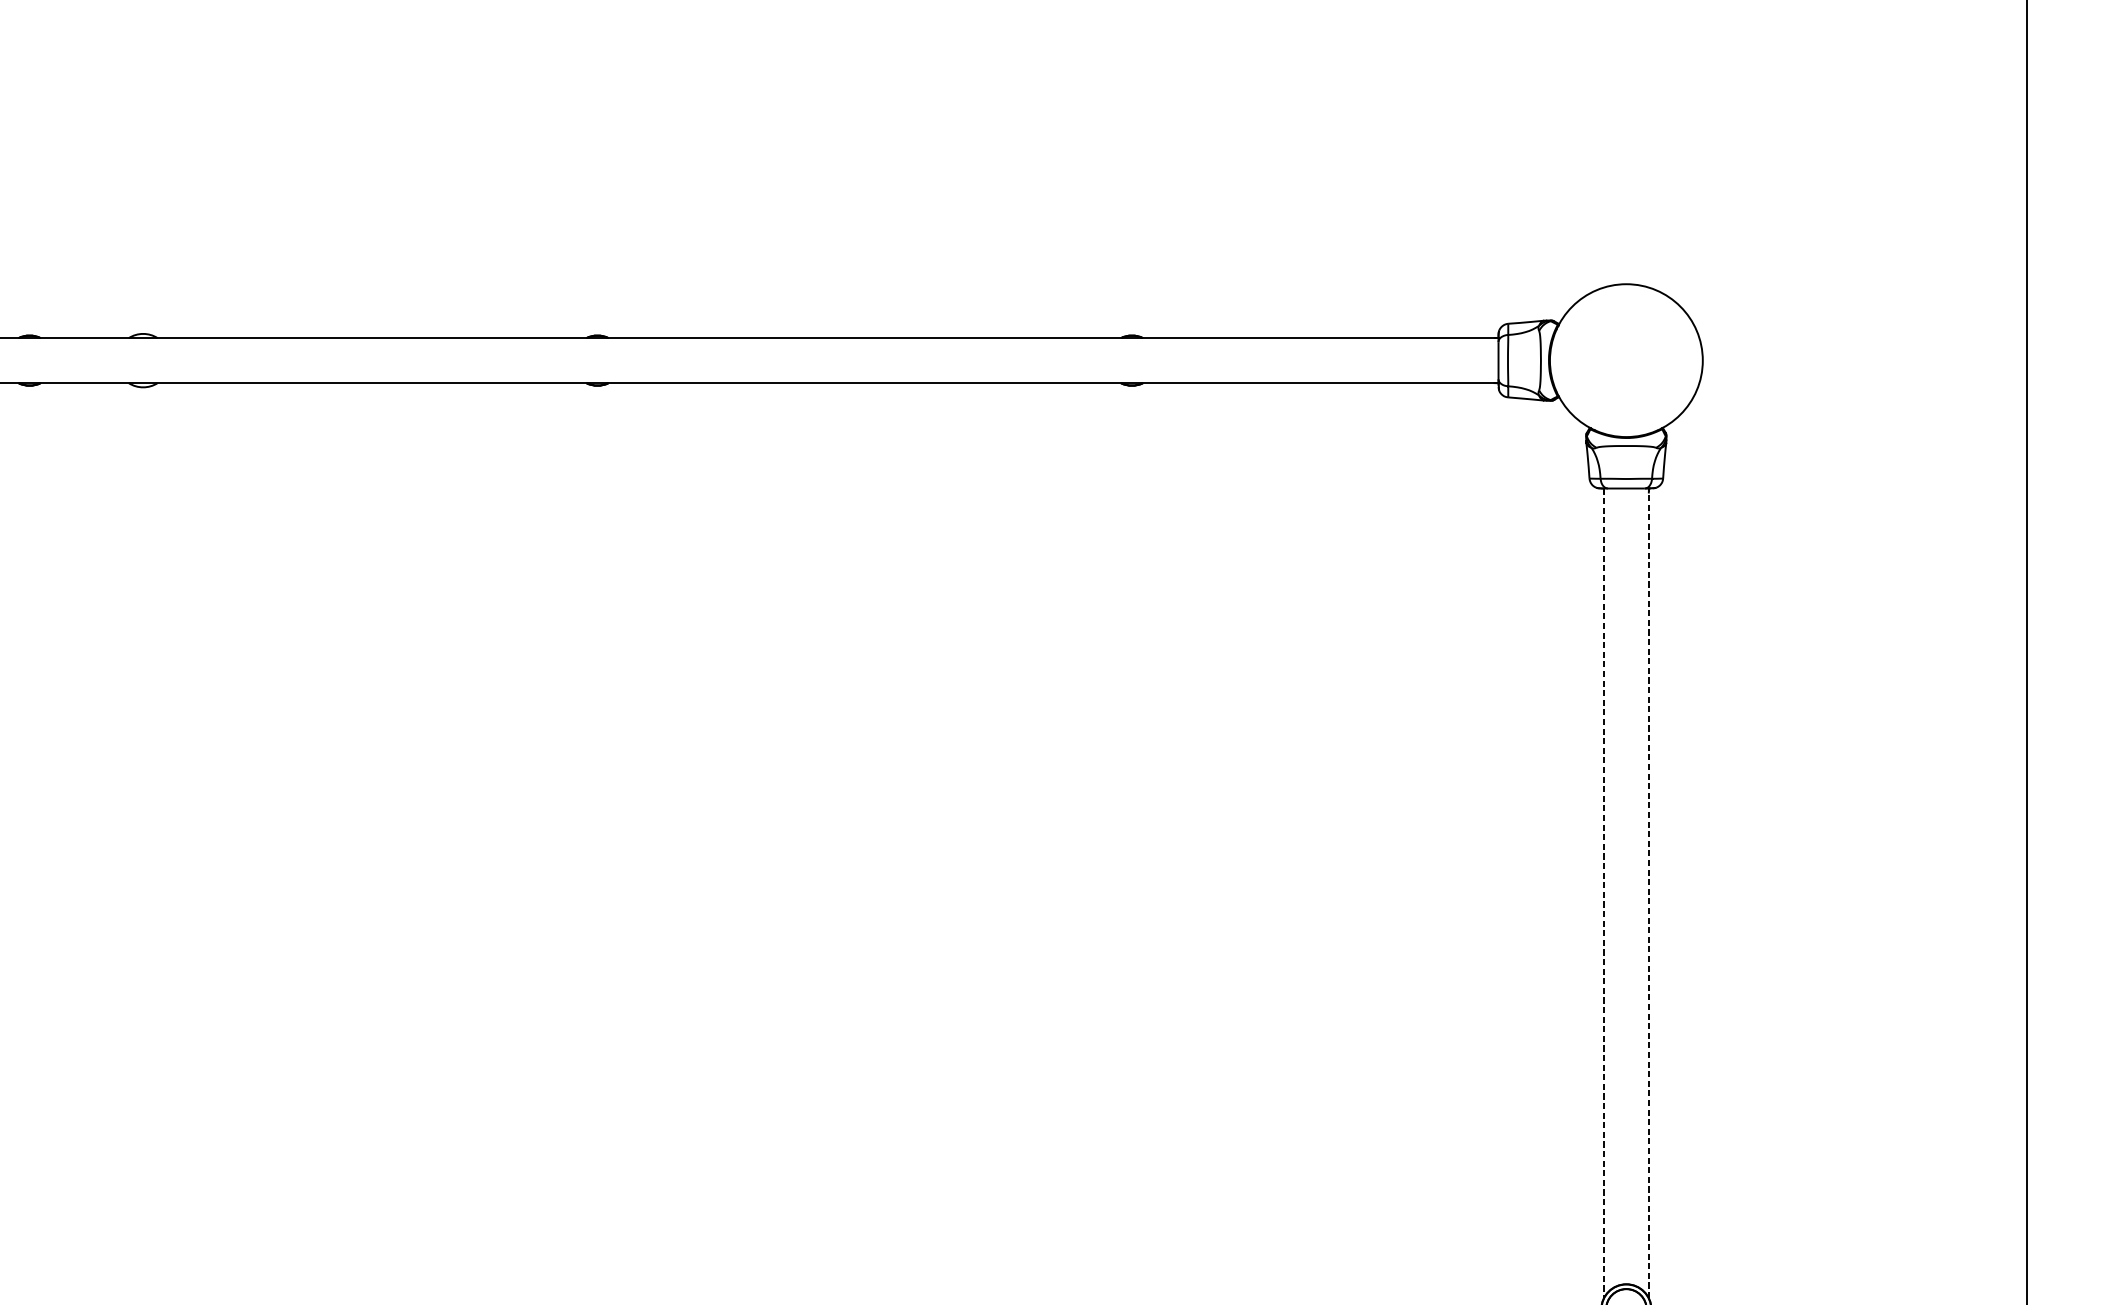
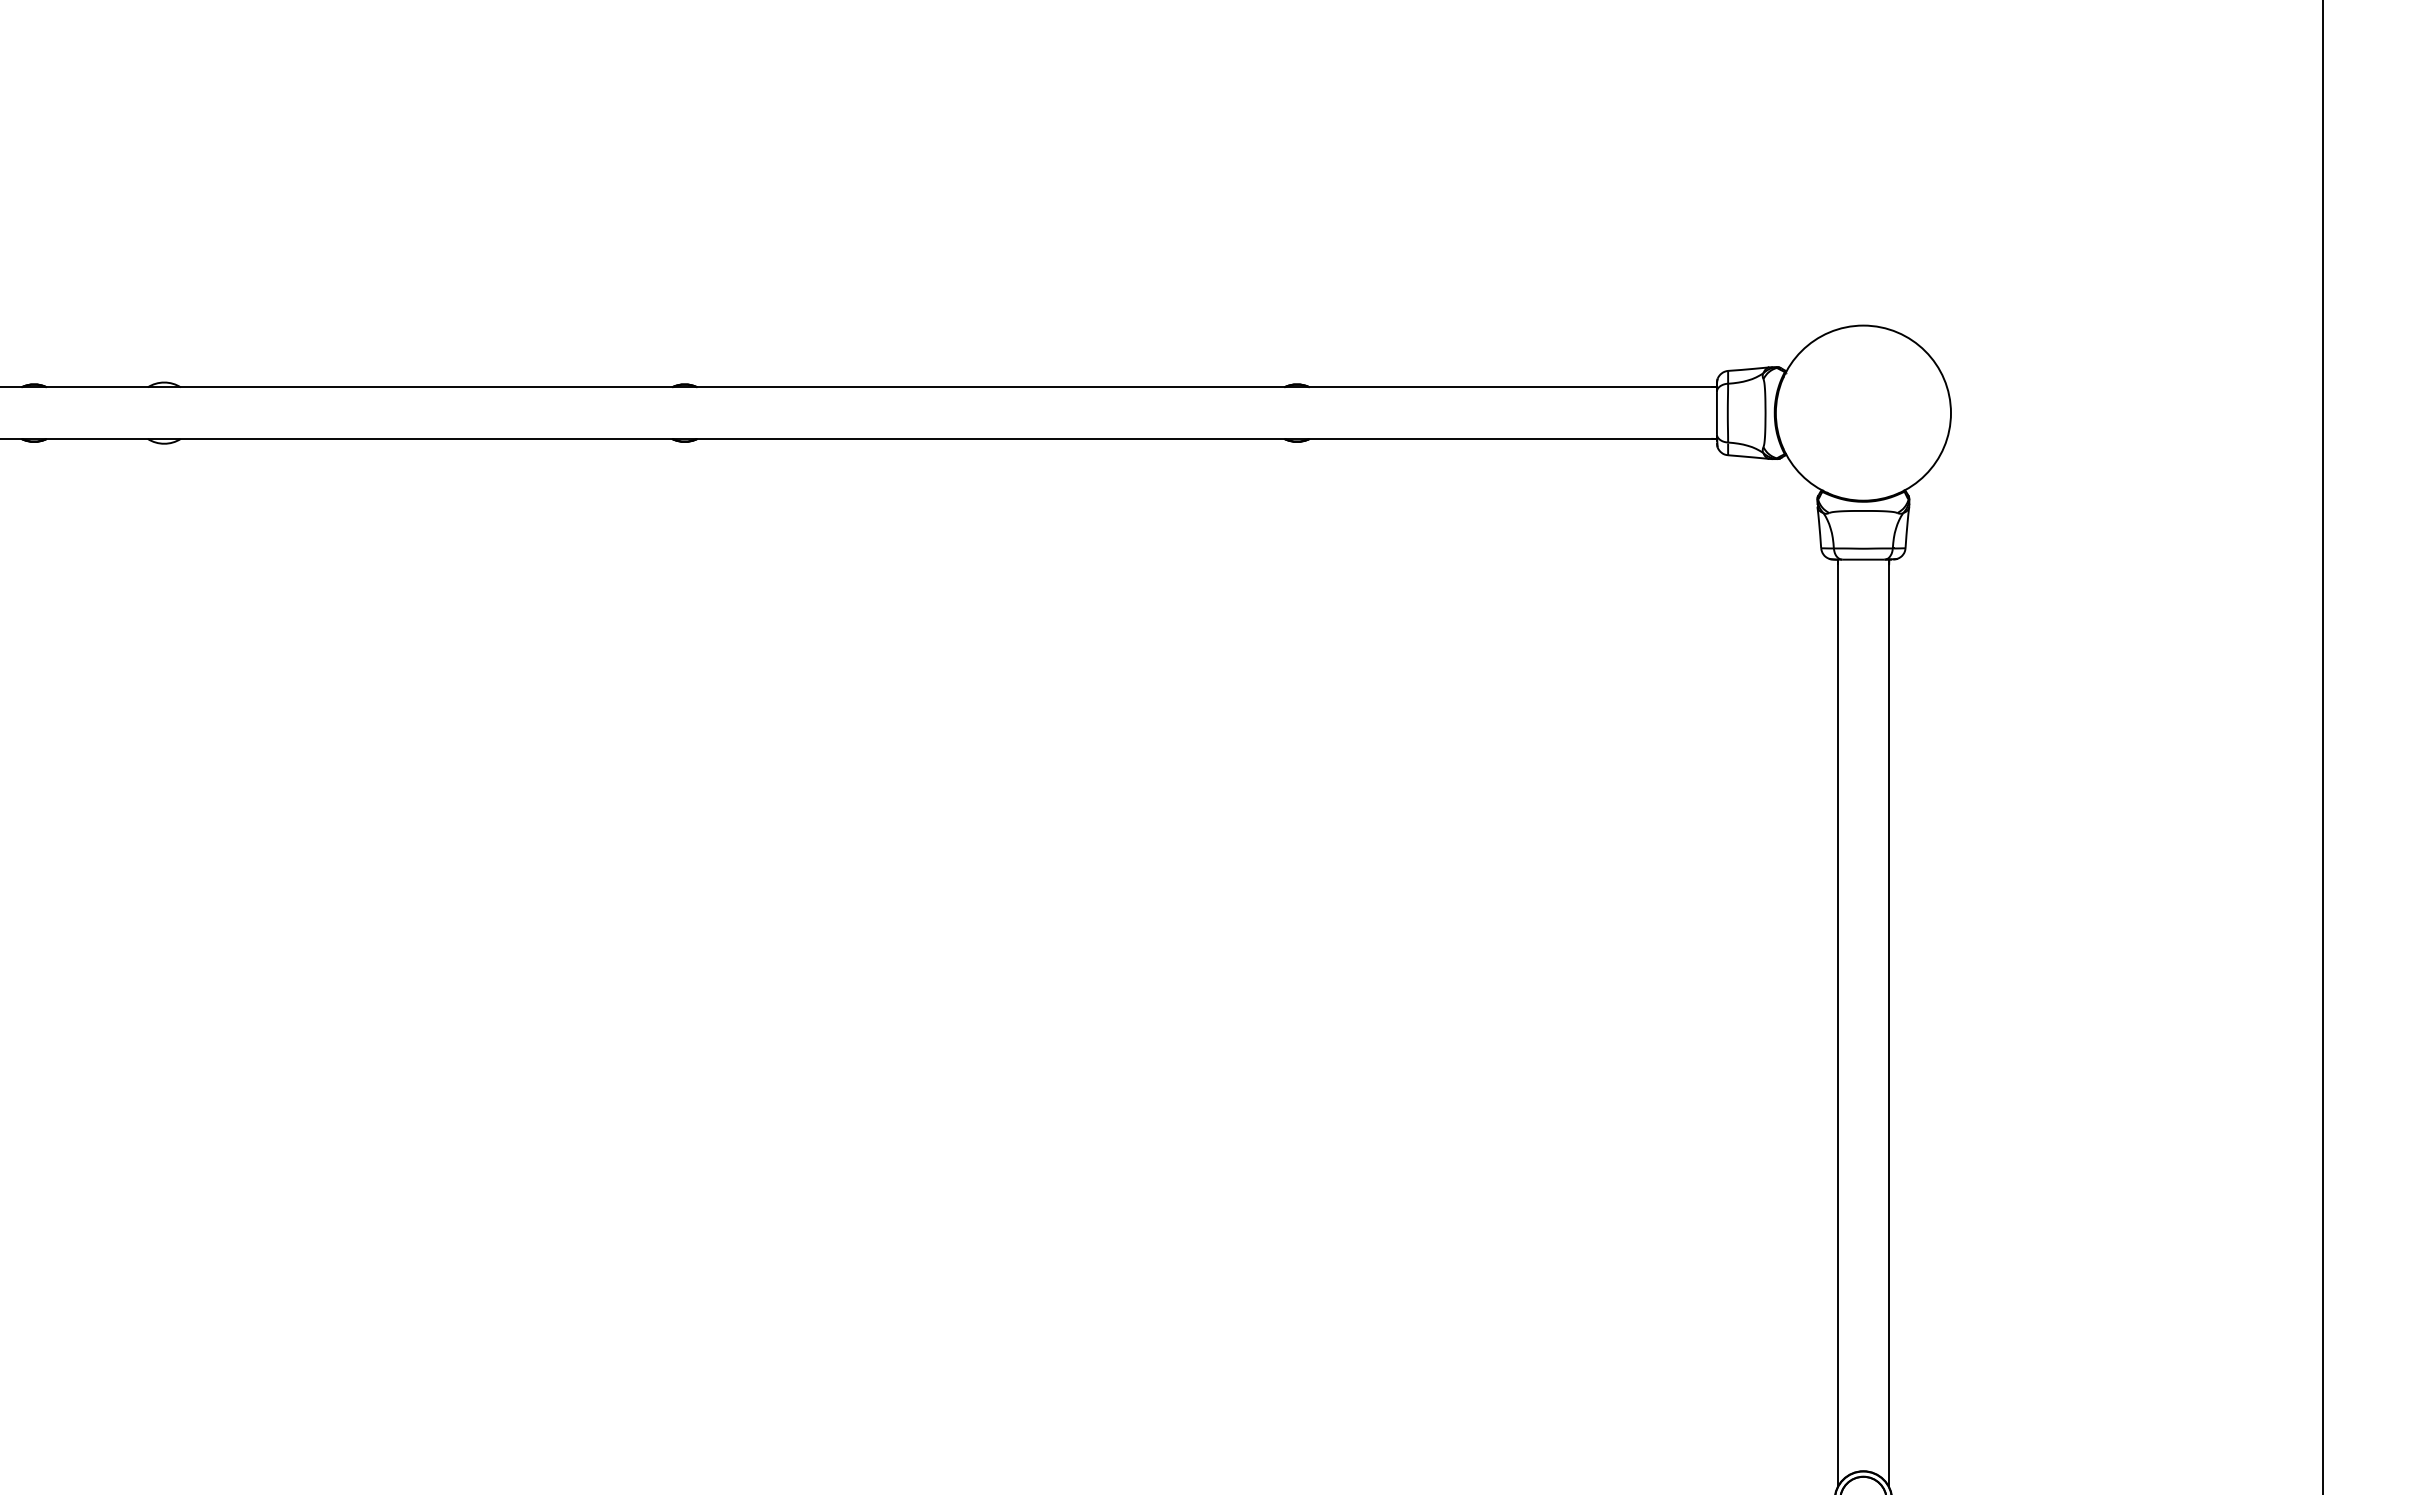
line: (1603, 893) -> (1837, 1023), dashed -> solid
line: (1649, 893) -> (1889, 1023), dashed -> solid

